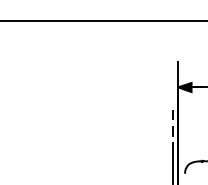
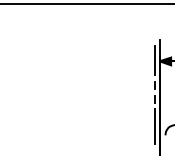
line: (172, 85) -> (154, 59), added

